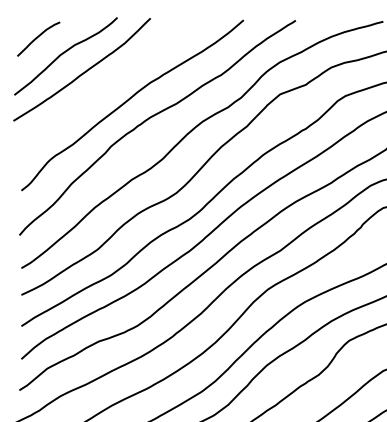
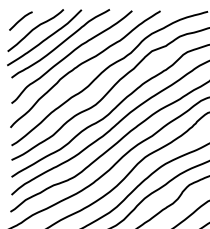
curve: (111, 80) -> (60, 43), added

